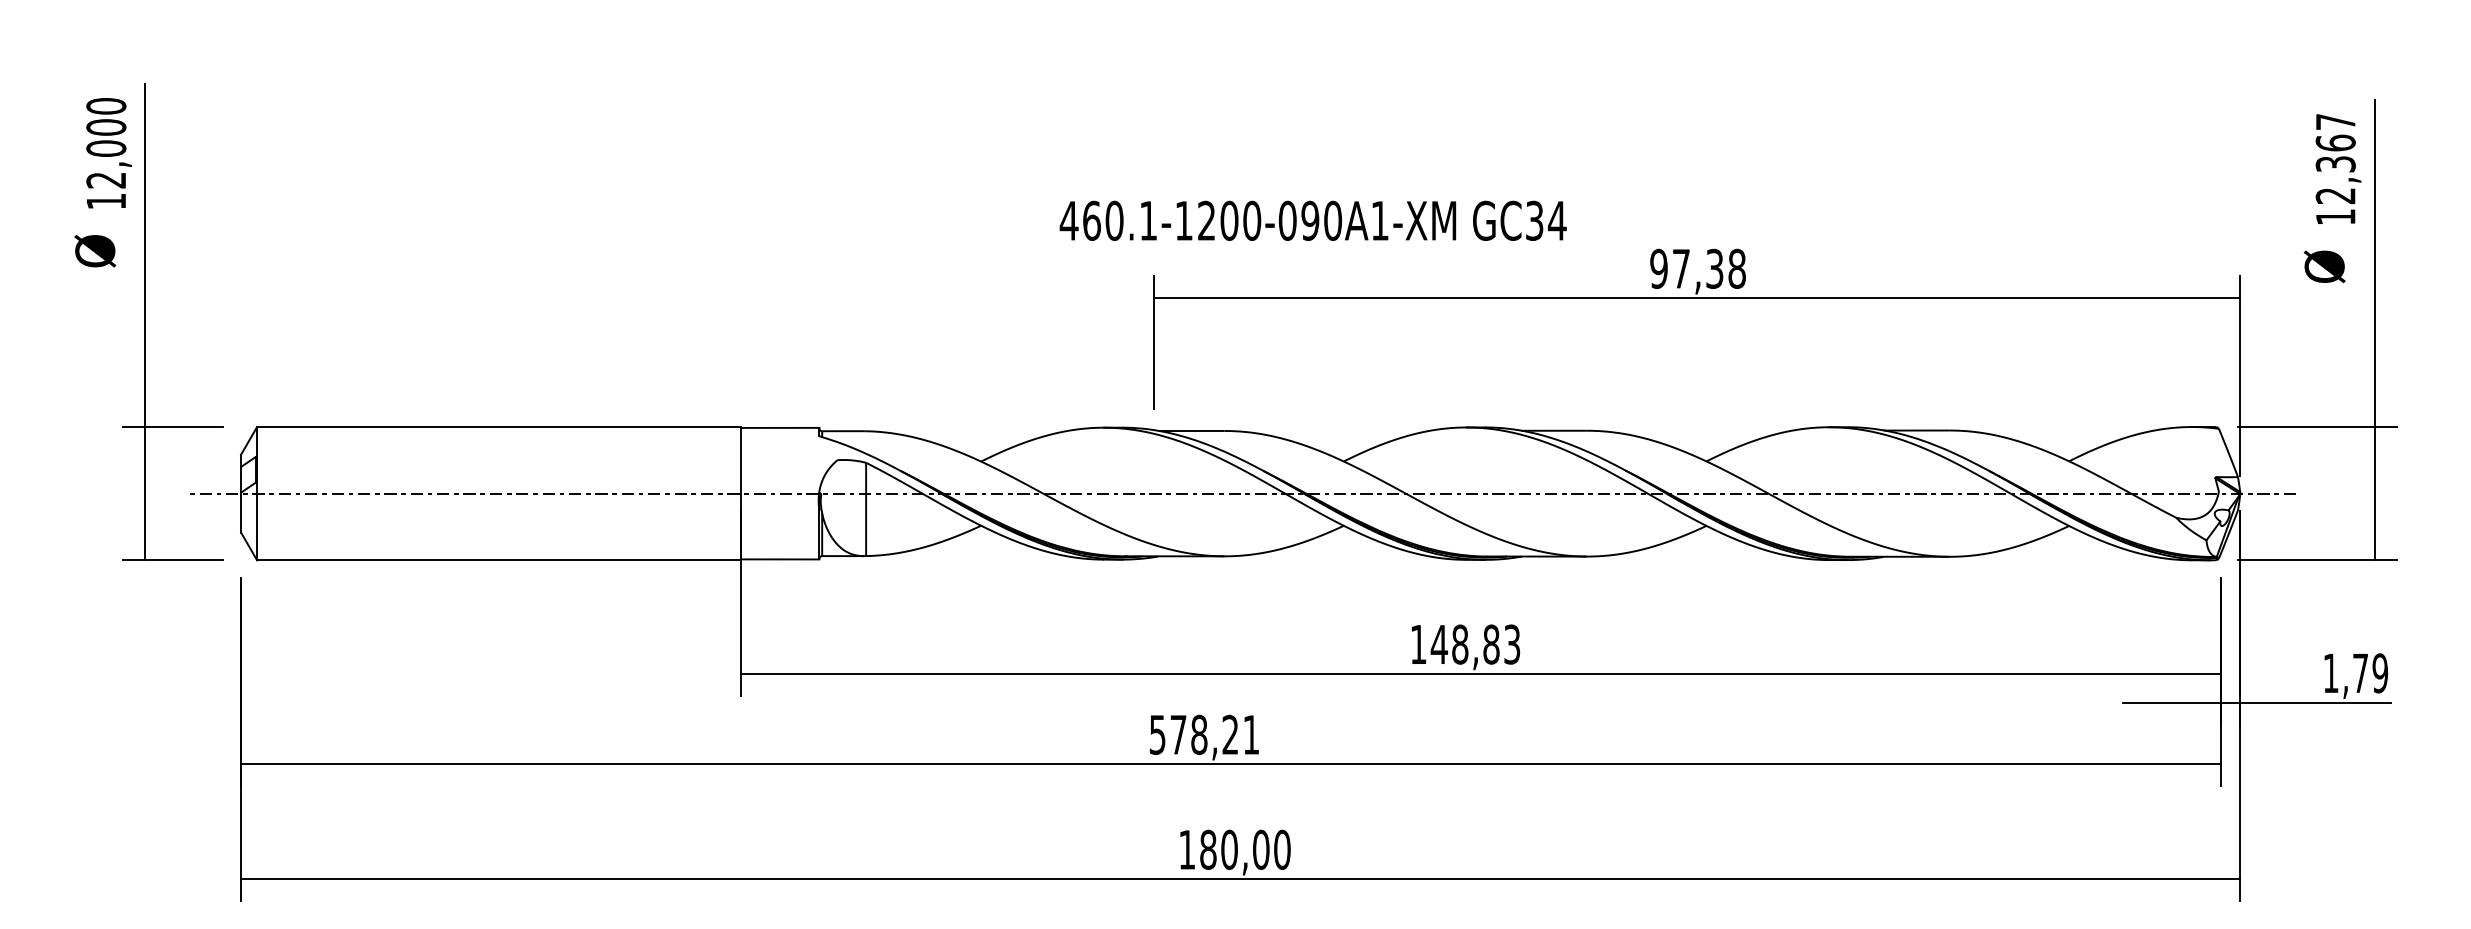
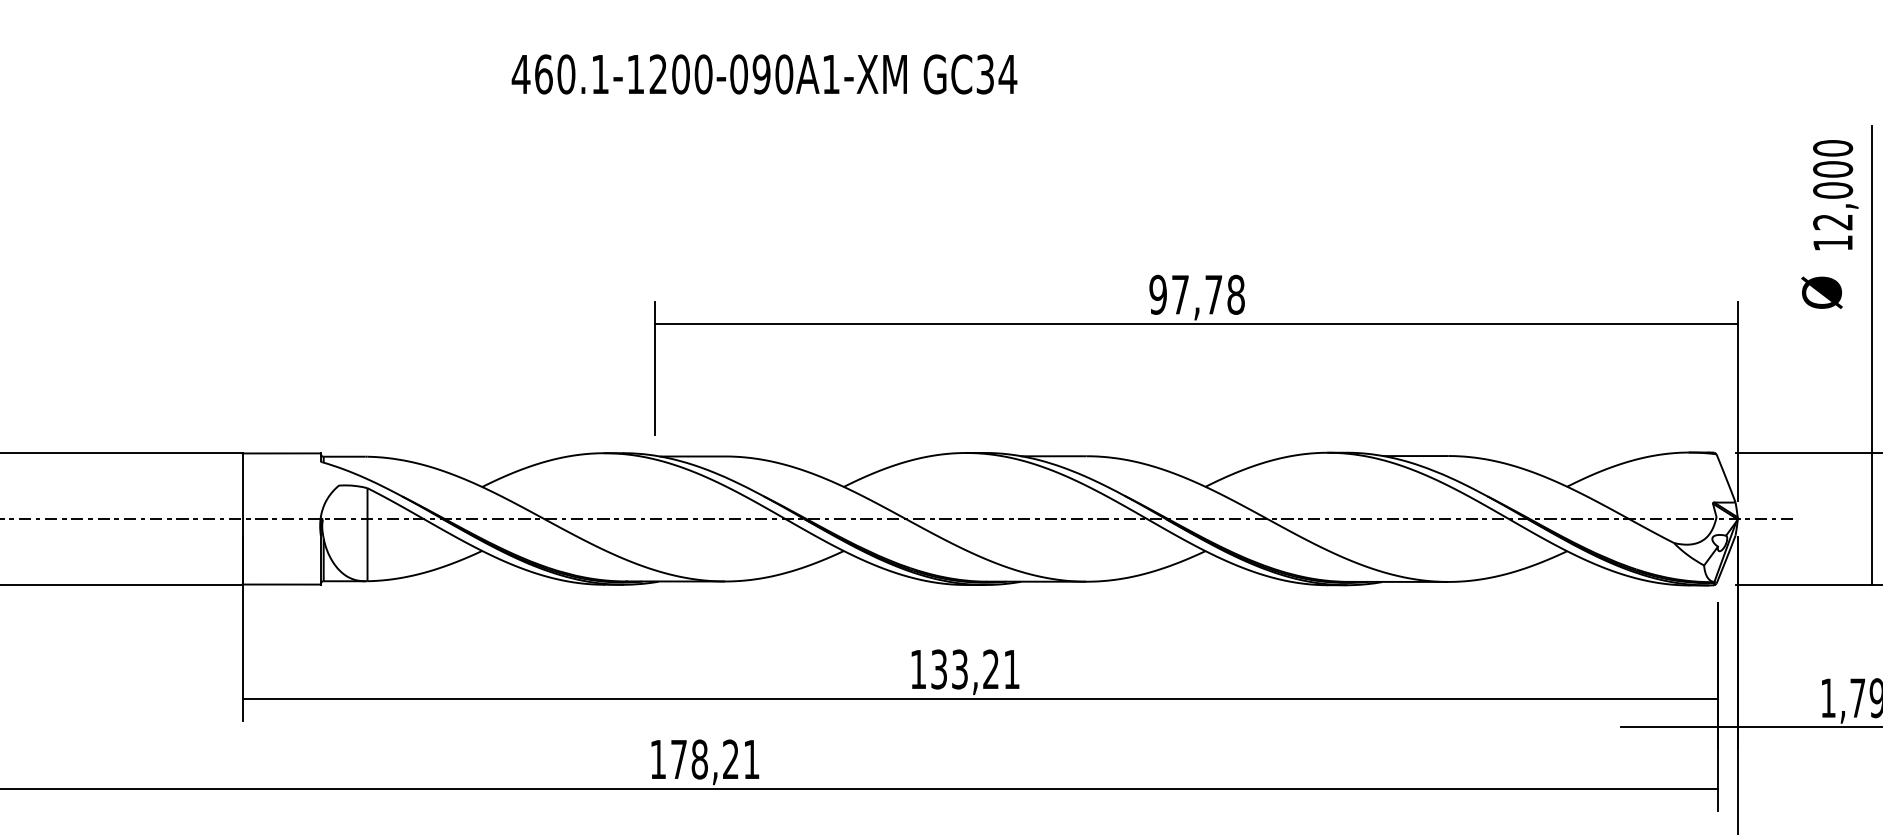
text: (2335, 142) -> (1832, 168), 12,367 -> 12,000
text: (1312, 220) -> (763, 74), moved
text: (1714, 268) -> (1213, 294), 97,38 -> 97,78
text: (1475, 644) -> (975, 669), 148,83 -> 133,21
text: (1157, 734) -> (658, 759), 578,21 -> 178,21

